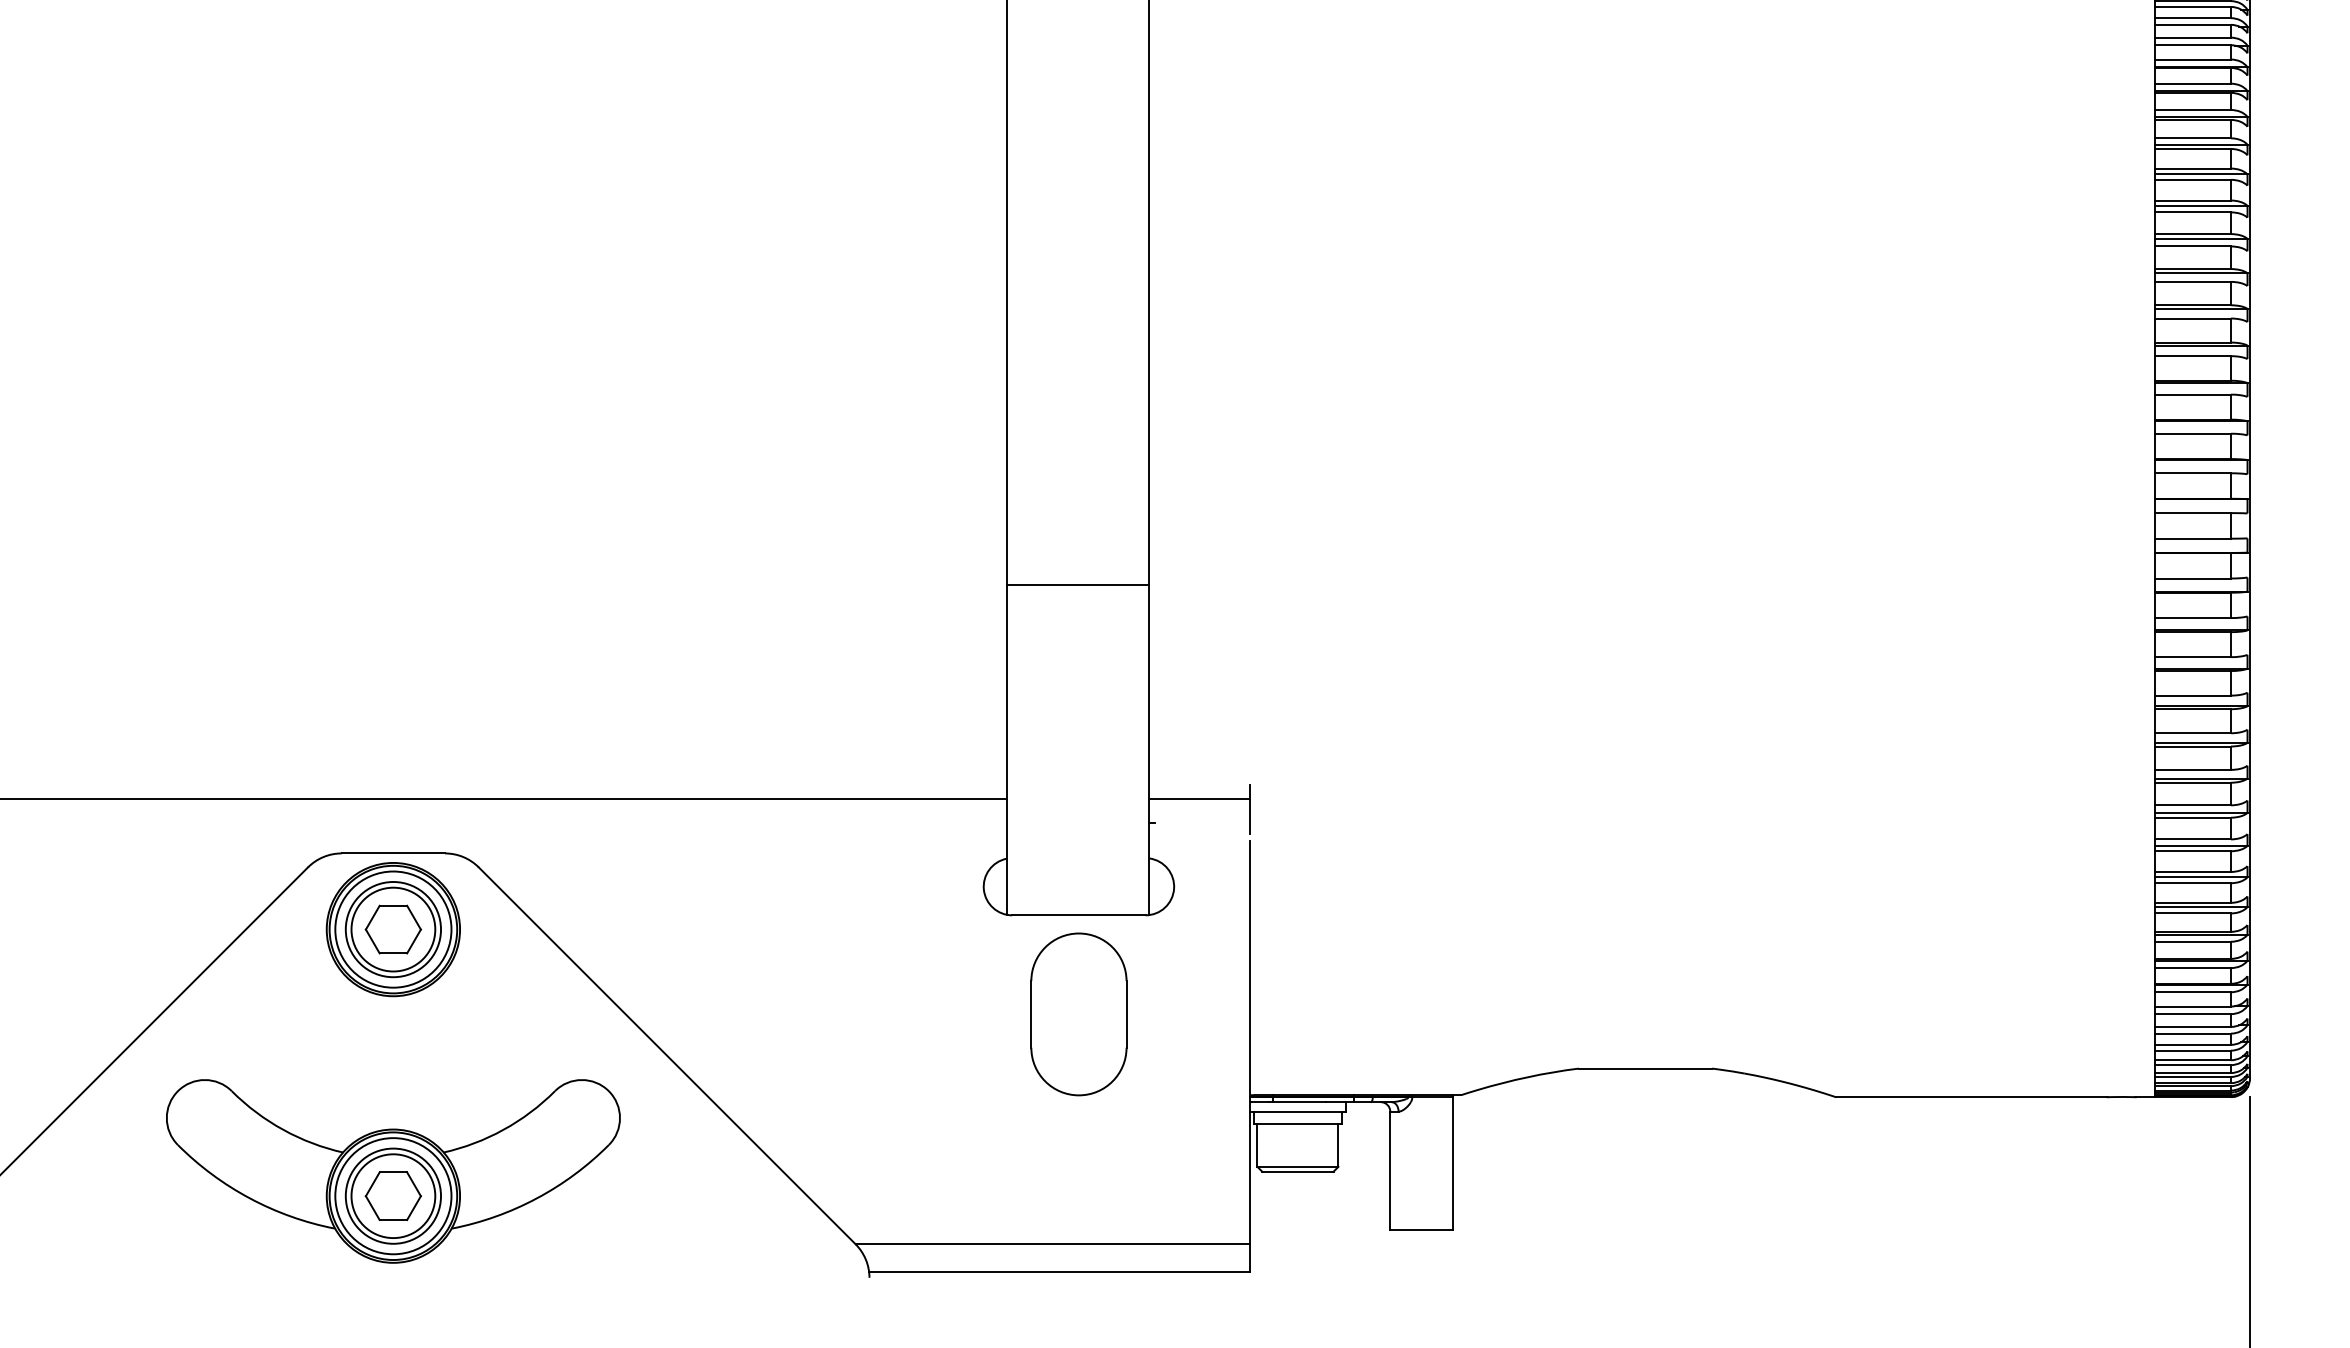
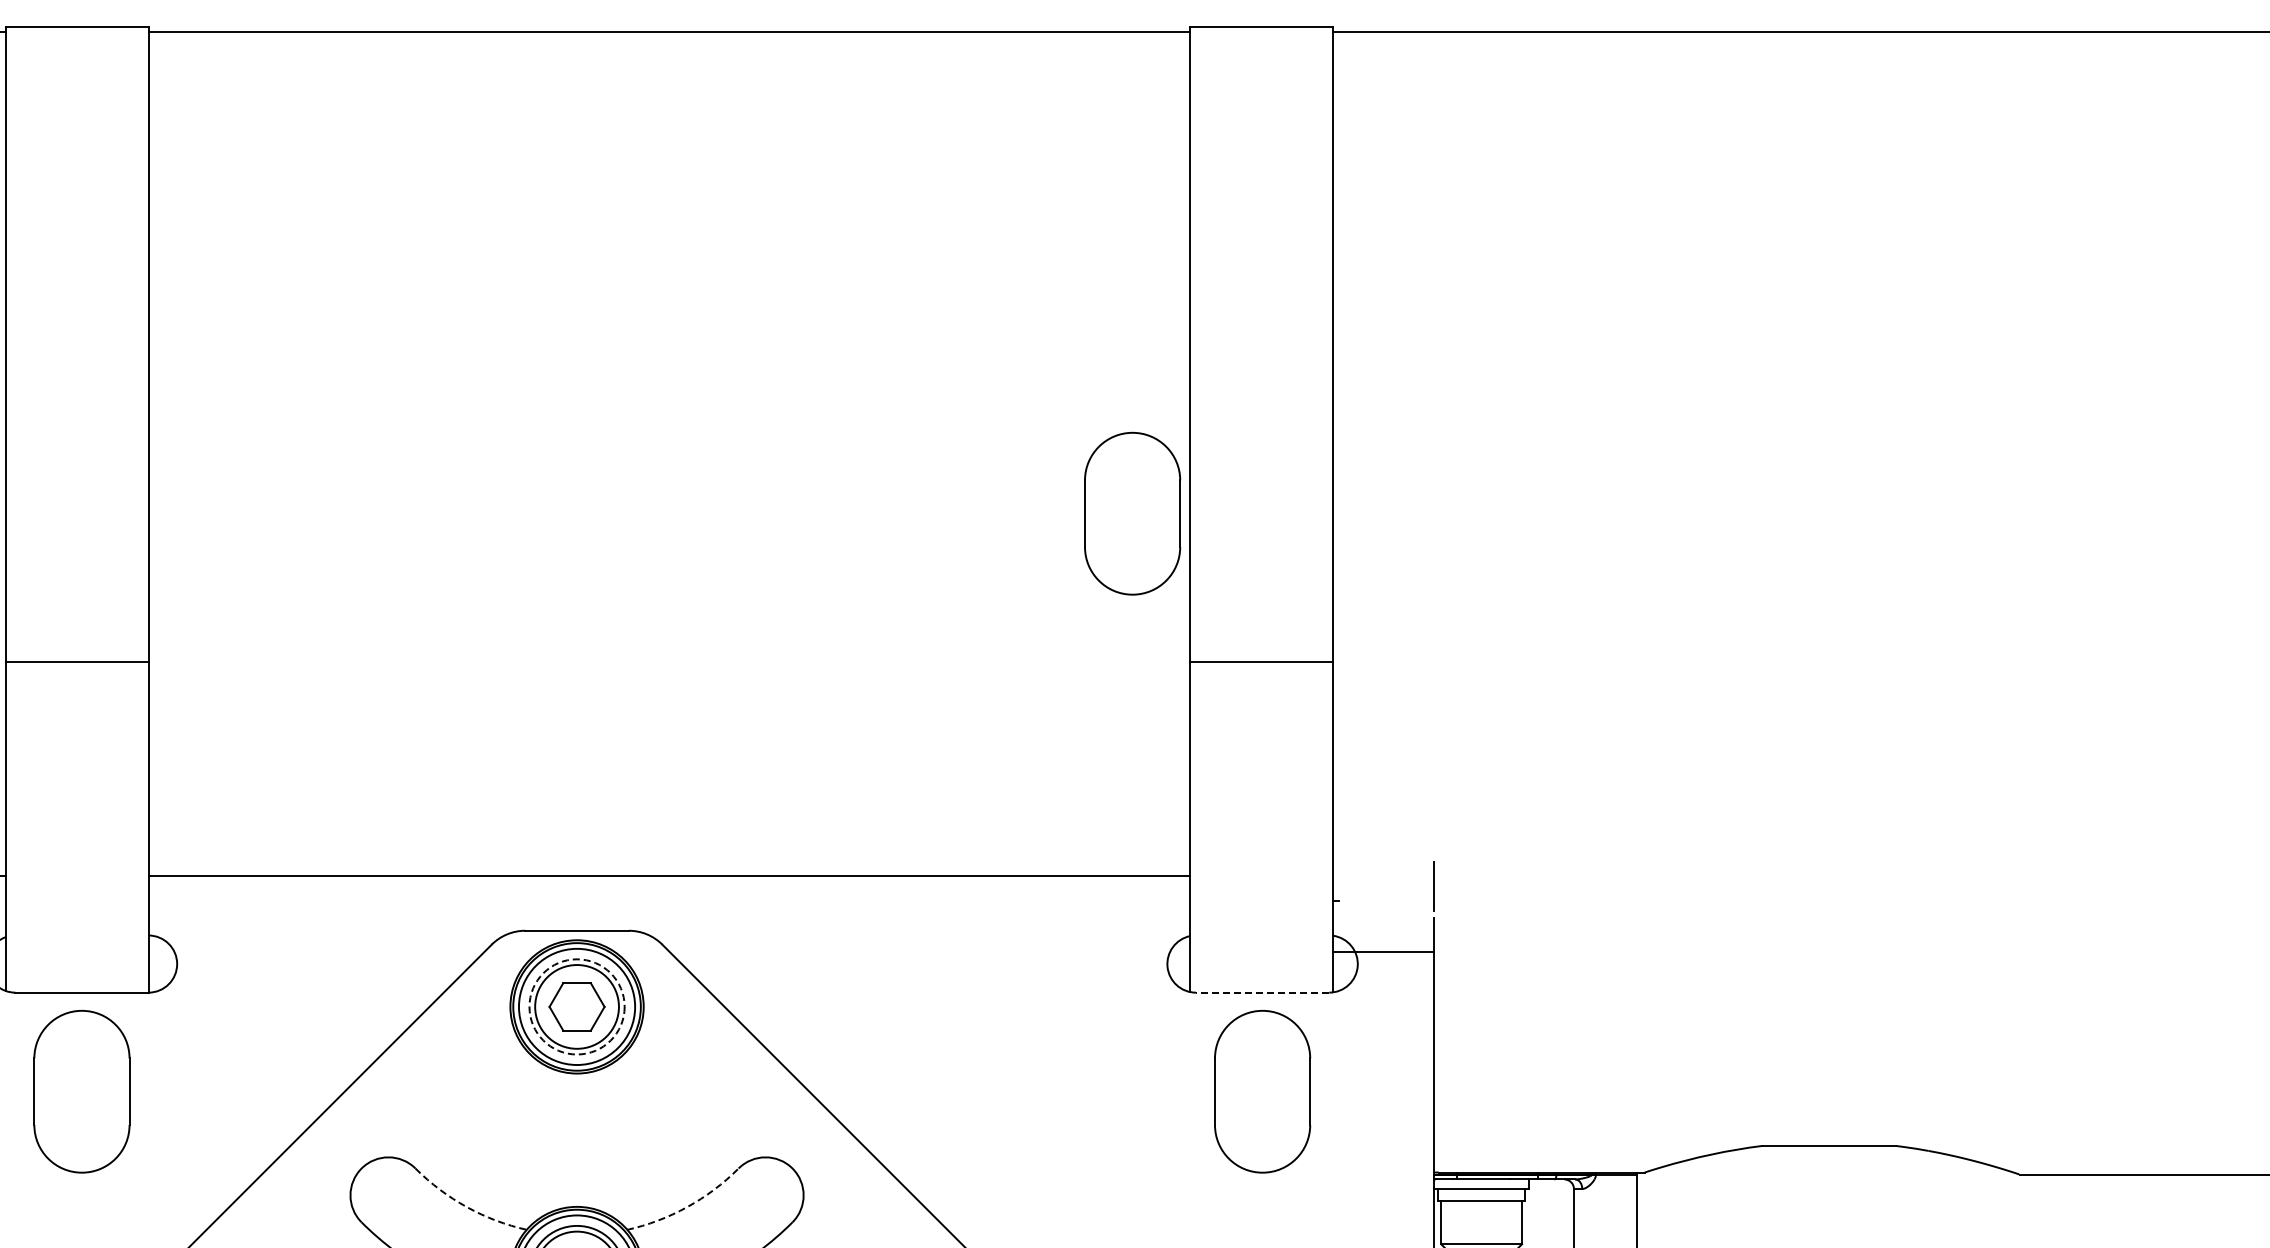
part: (948, 436) -> (1132, 513), added
line: (1199, 798) -> (1383, 951), moved
line: (1078, 915) -> (1262, 992), solid -> dashed
circle: (393, 929) -> (577, 1006), solid -> dashed
arc: (283, 1129) -> (467, 1206), solid -> dashed
arc: (503, 1129) -> (687, 1206), solid -> dashed

